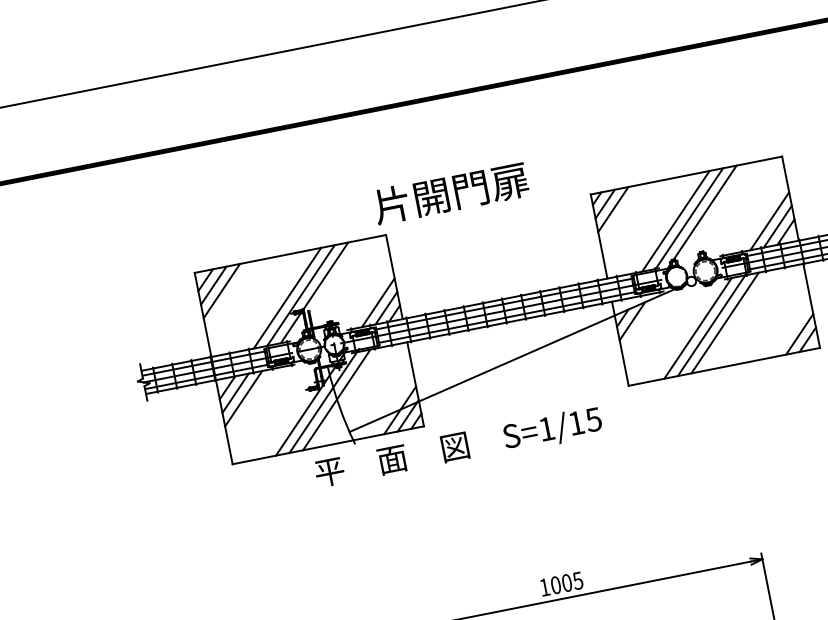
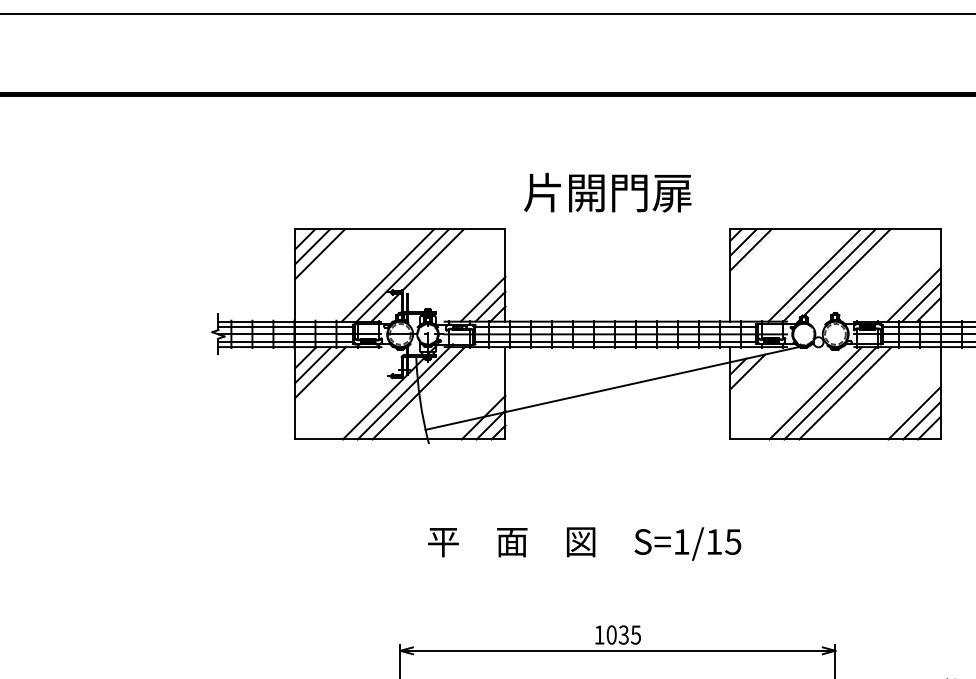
text: (450, 193) -> (607, 192), moved
line: (791, 329) -> (914, 413), added
text: (458, 447) -> (584, 543), moved
text: (566, 582) -> (623, 634), 1005 -> 1035

